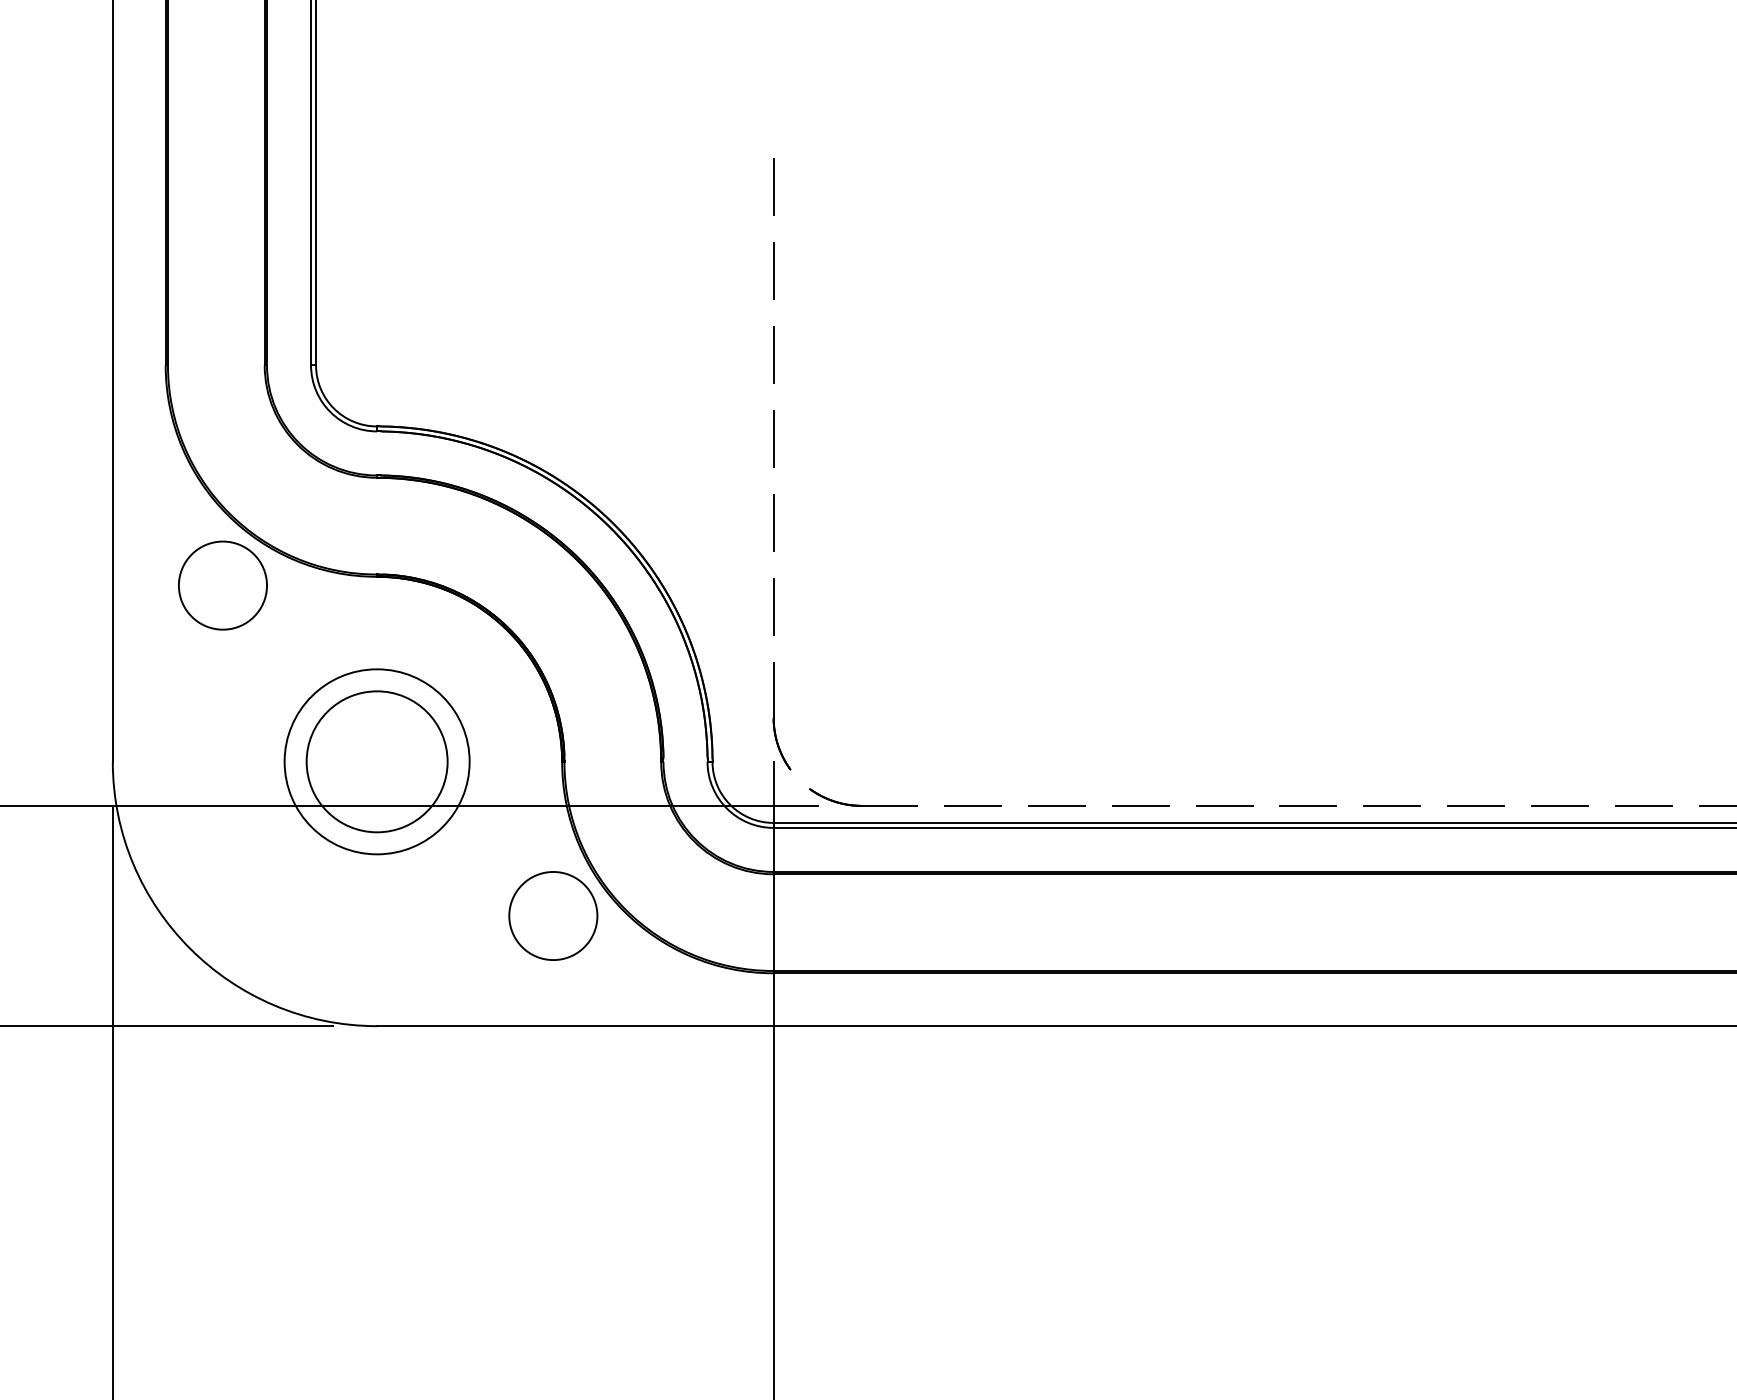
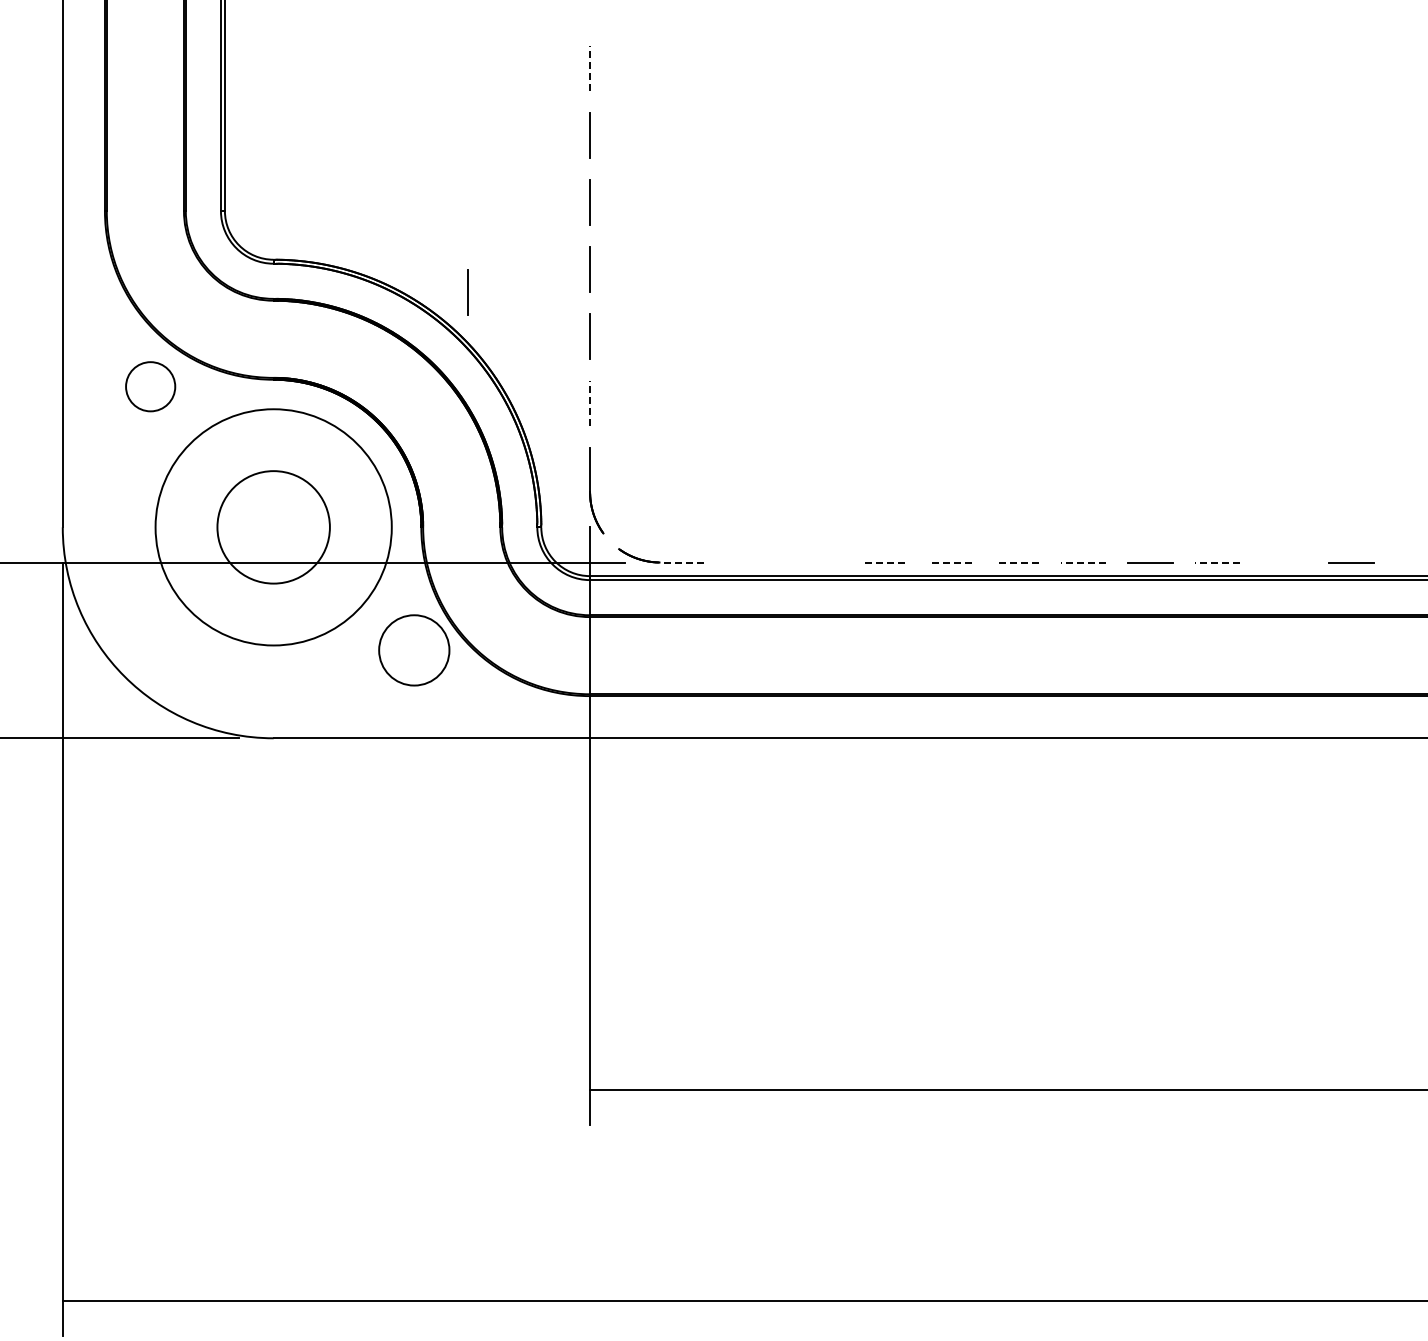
line: (774, 186) -> (590, 68), solid -> dashed
line: (620, 467) -> (467, 292), added
circle: (222, 585) -> (150, 386), size x0.7
line: (774, 606) -> (590, 403), solid -> dashed
circle: (376, 761) -> (273, 527), size x1.6
line: (889, 805) -> (682, 562), solid -> dashed
line: (972, 805) -> (748, 562), removed
line: (1056, 805) -> (815, 562), removed
line: (1140, 805) -> (882, 562), solid -> dashed
line: (1224, 805) -> (949, 562), solid -> dashed
line: (1308, 805) -> (1016, 562), solid -> dashed
line: (1391, 805) -> (1083, 562), solid -> dashed
line: (1559, 805) -> (1217, 562), solid -> dashed
line: (1643, 805) -> (1284, 562), removed

